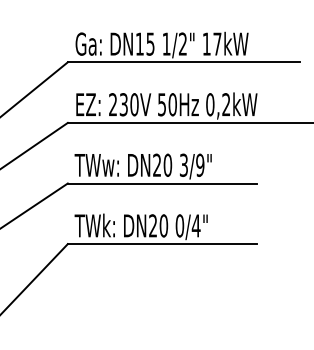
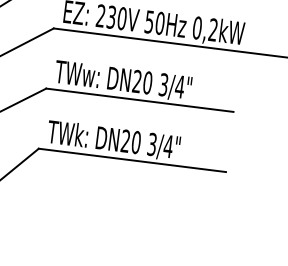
text: (199, 164) -> (179, 86), 3/9" -> 3/4"
text: (179, 225) -> (151, 144), 0/4" -> 3/4"

